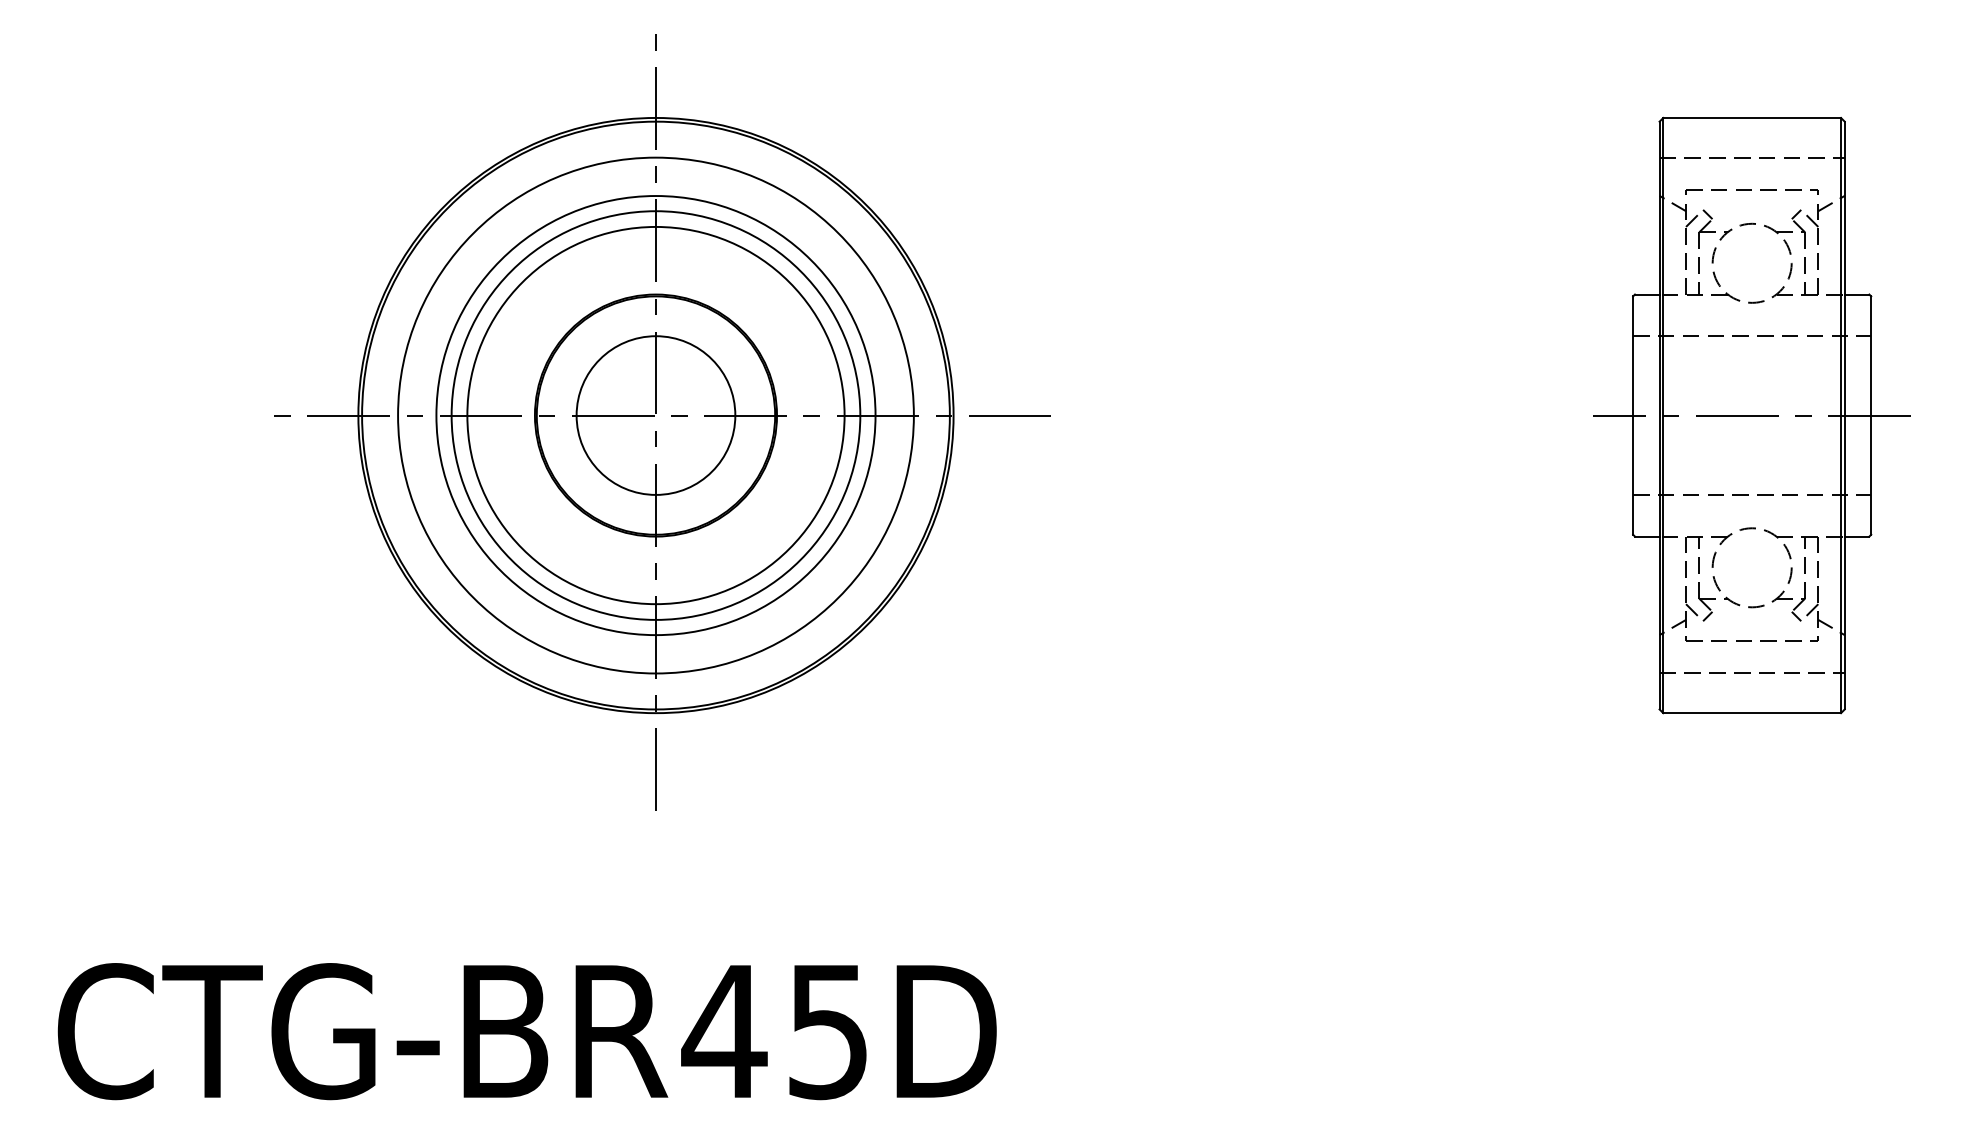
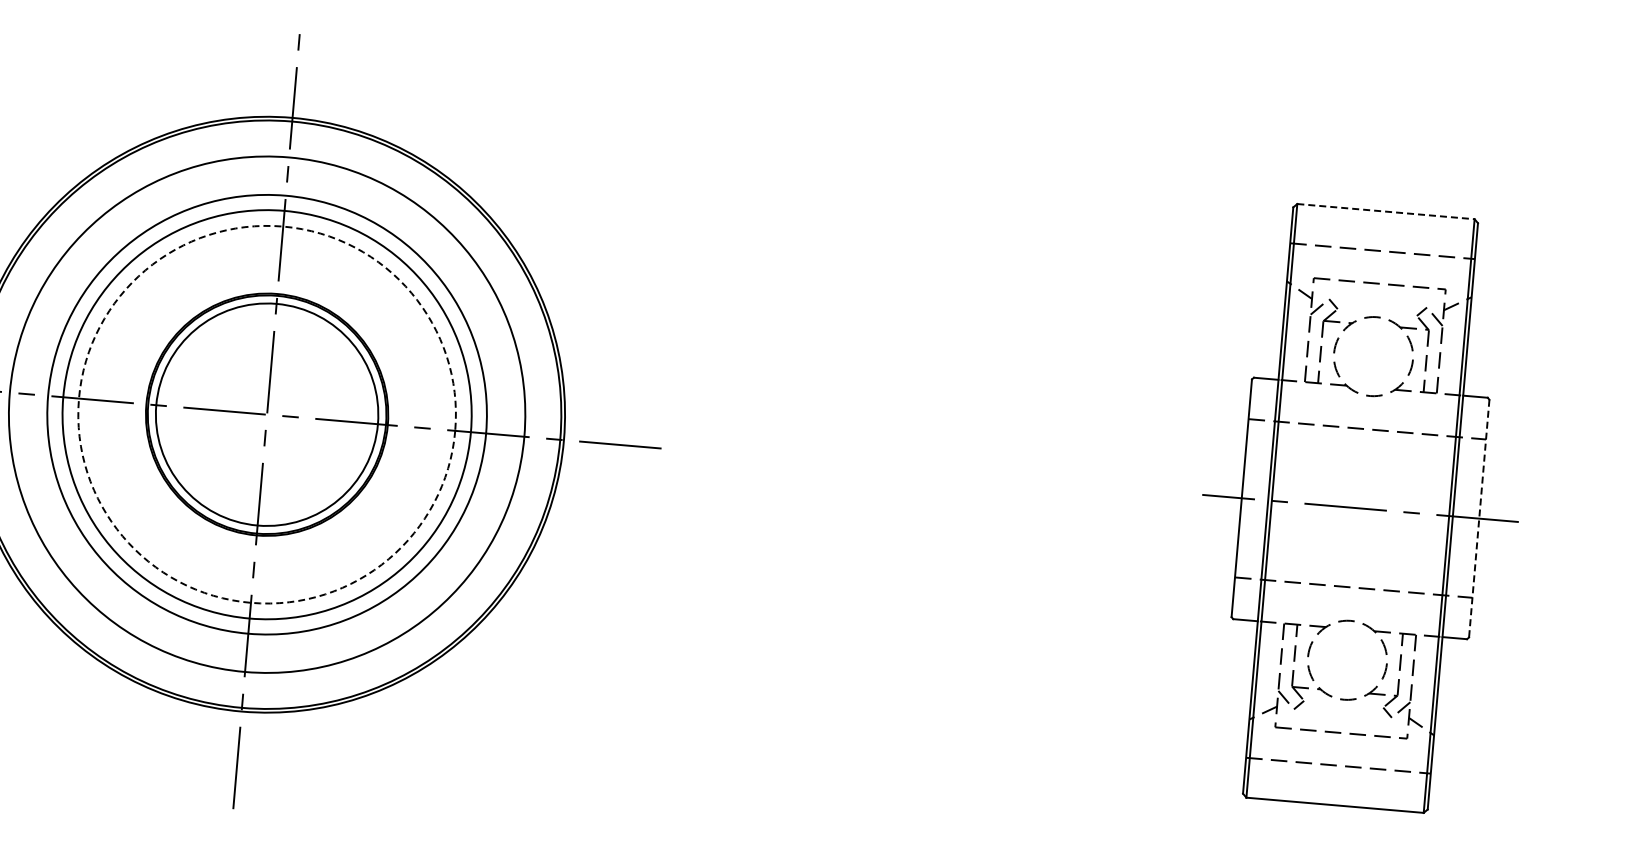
line: (1752, 117) -> (1386, 211), solid -> dashed
circle: (655, 415) -> (266, 414), size x1.4
circle: (655, 415) -> (266, 414), solid -> dashed
line: (1871, 416) -> (1479, 519), solid -> dashed

